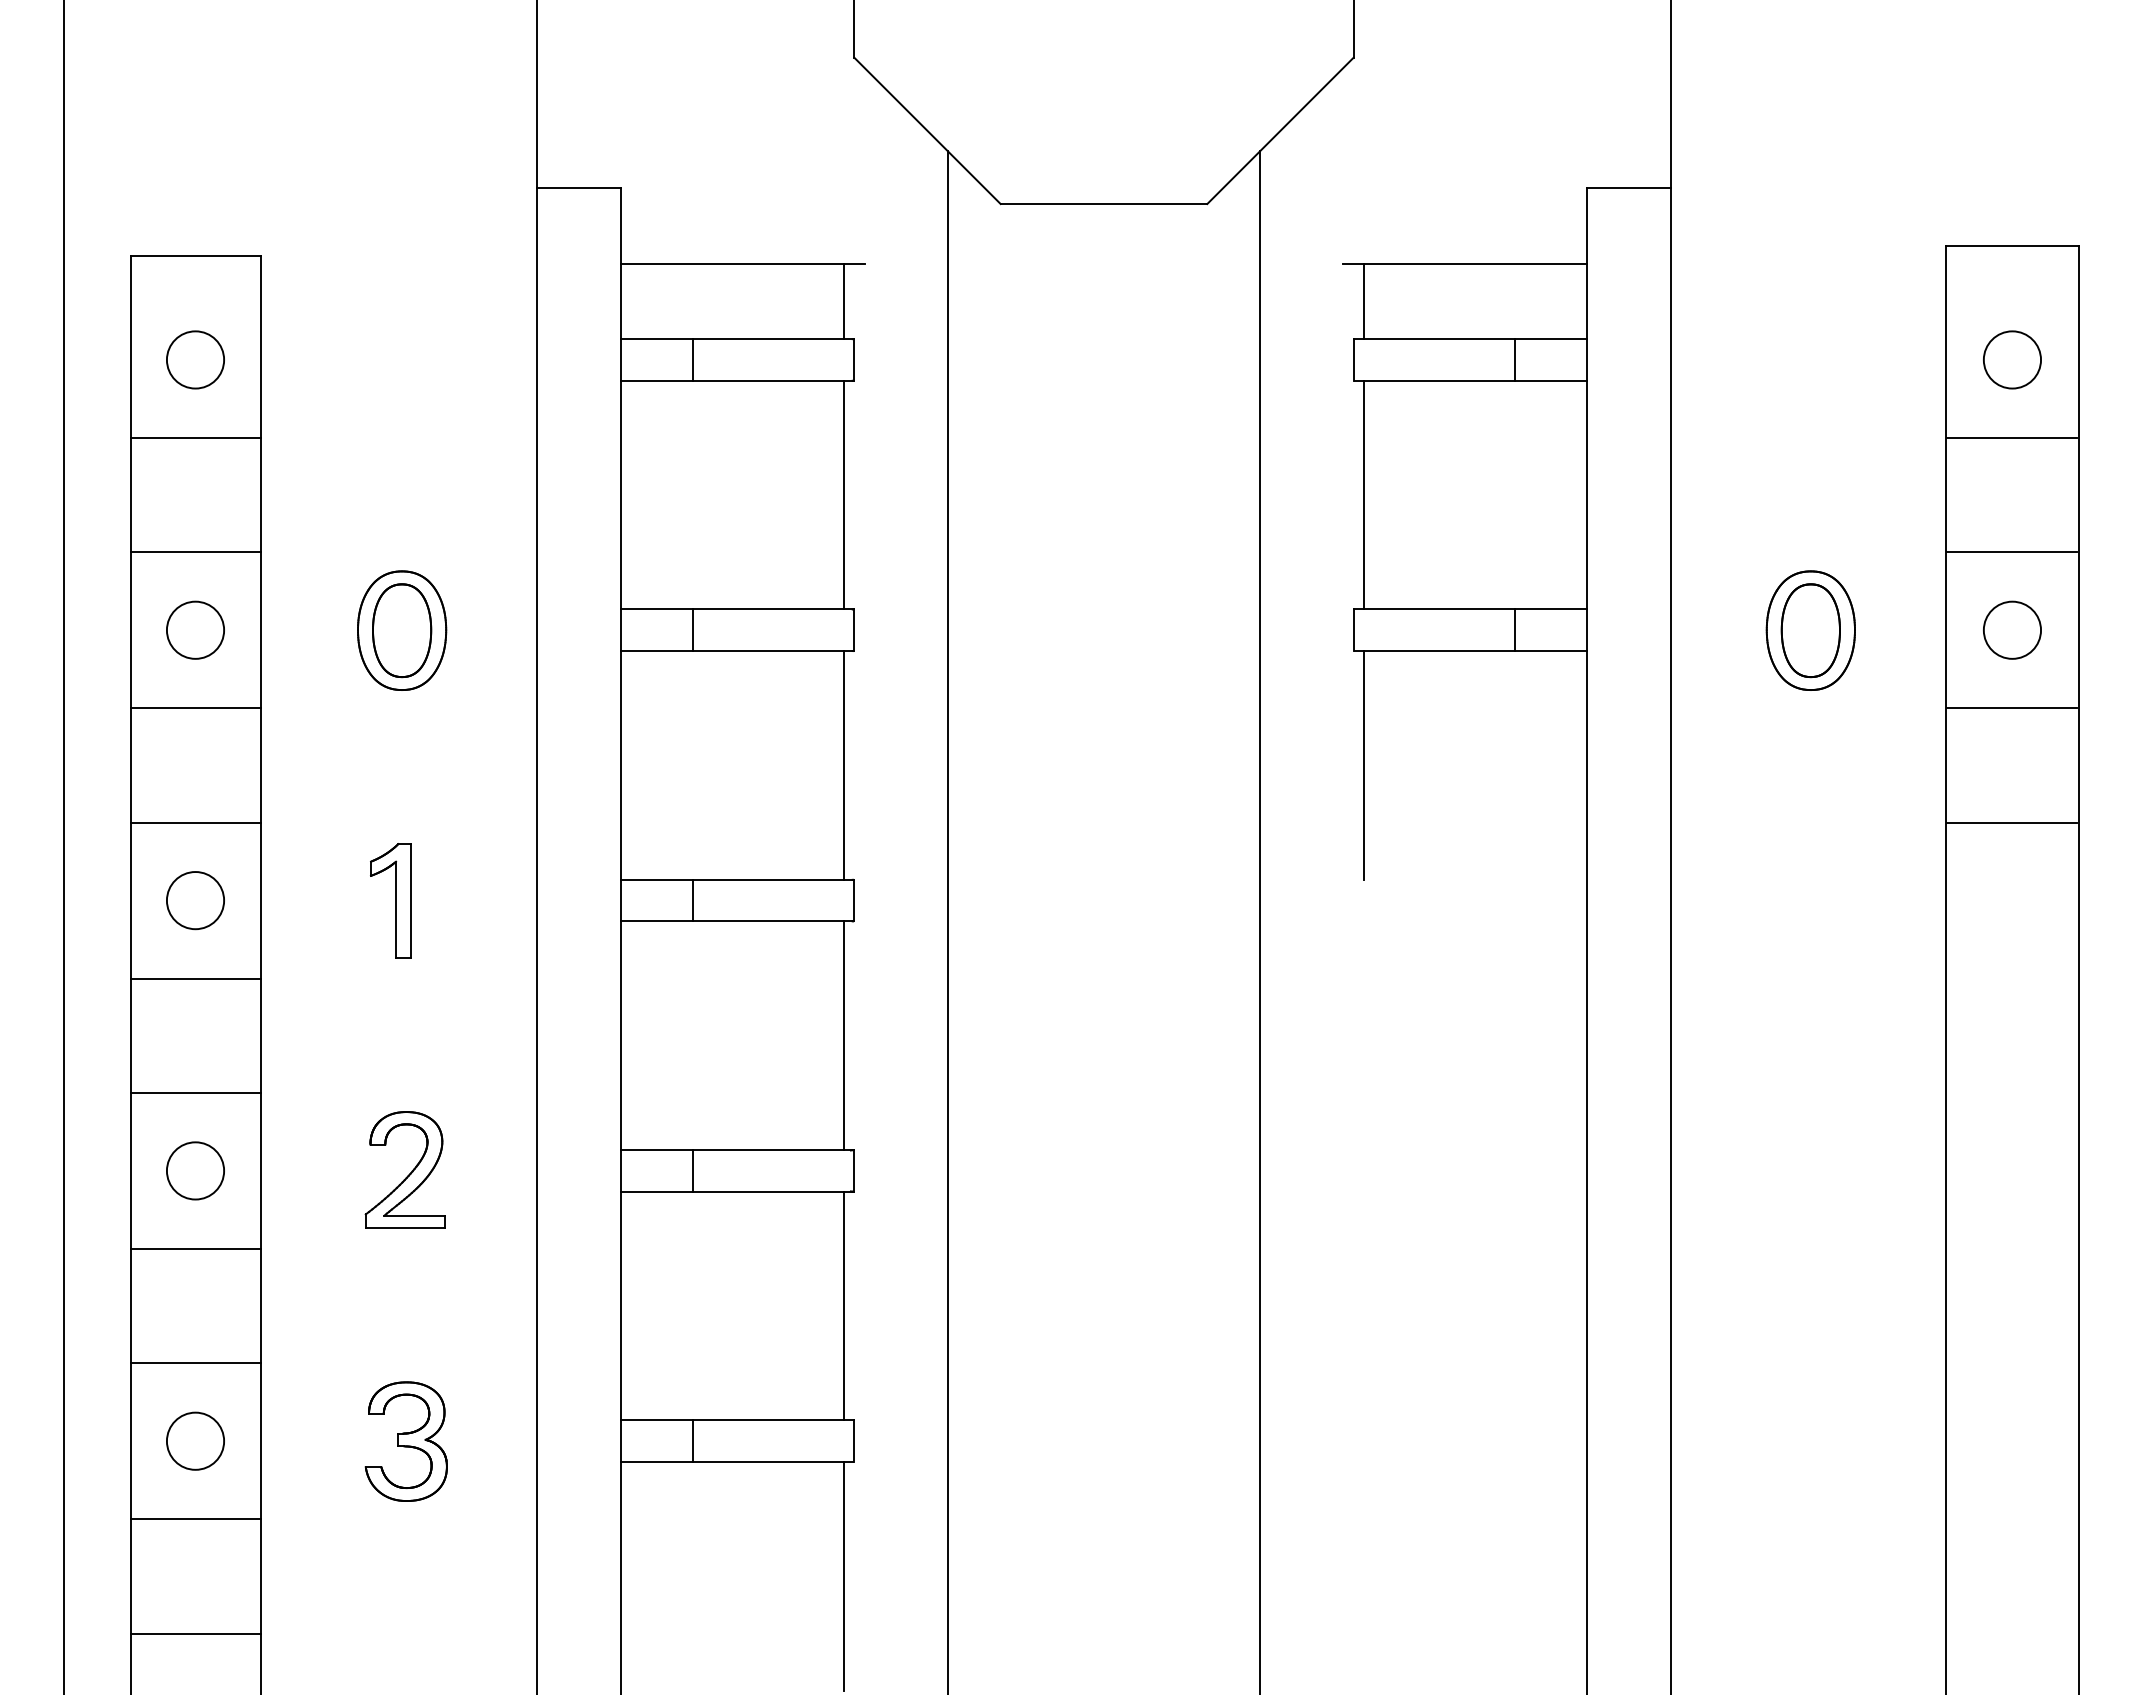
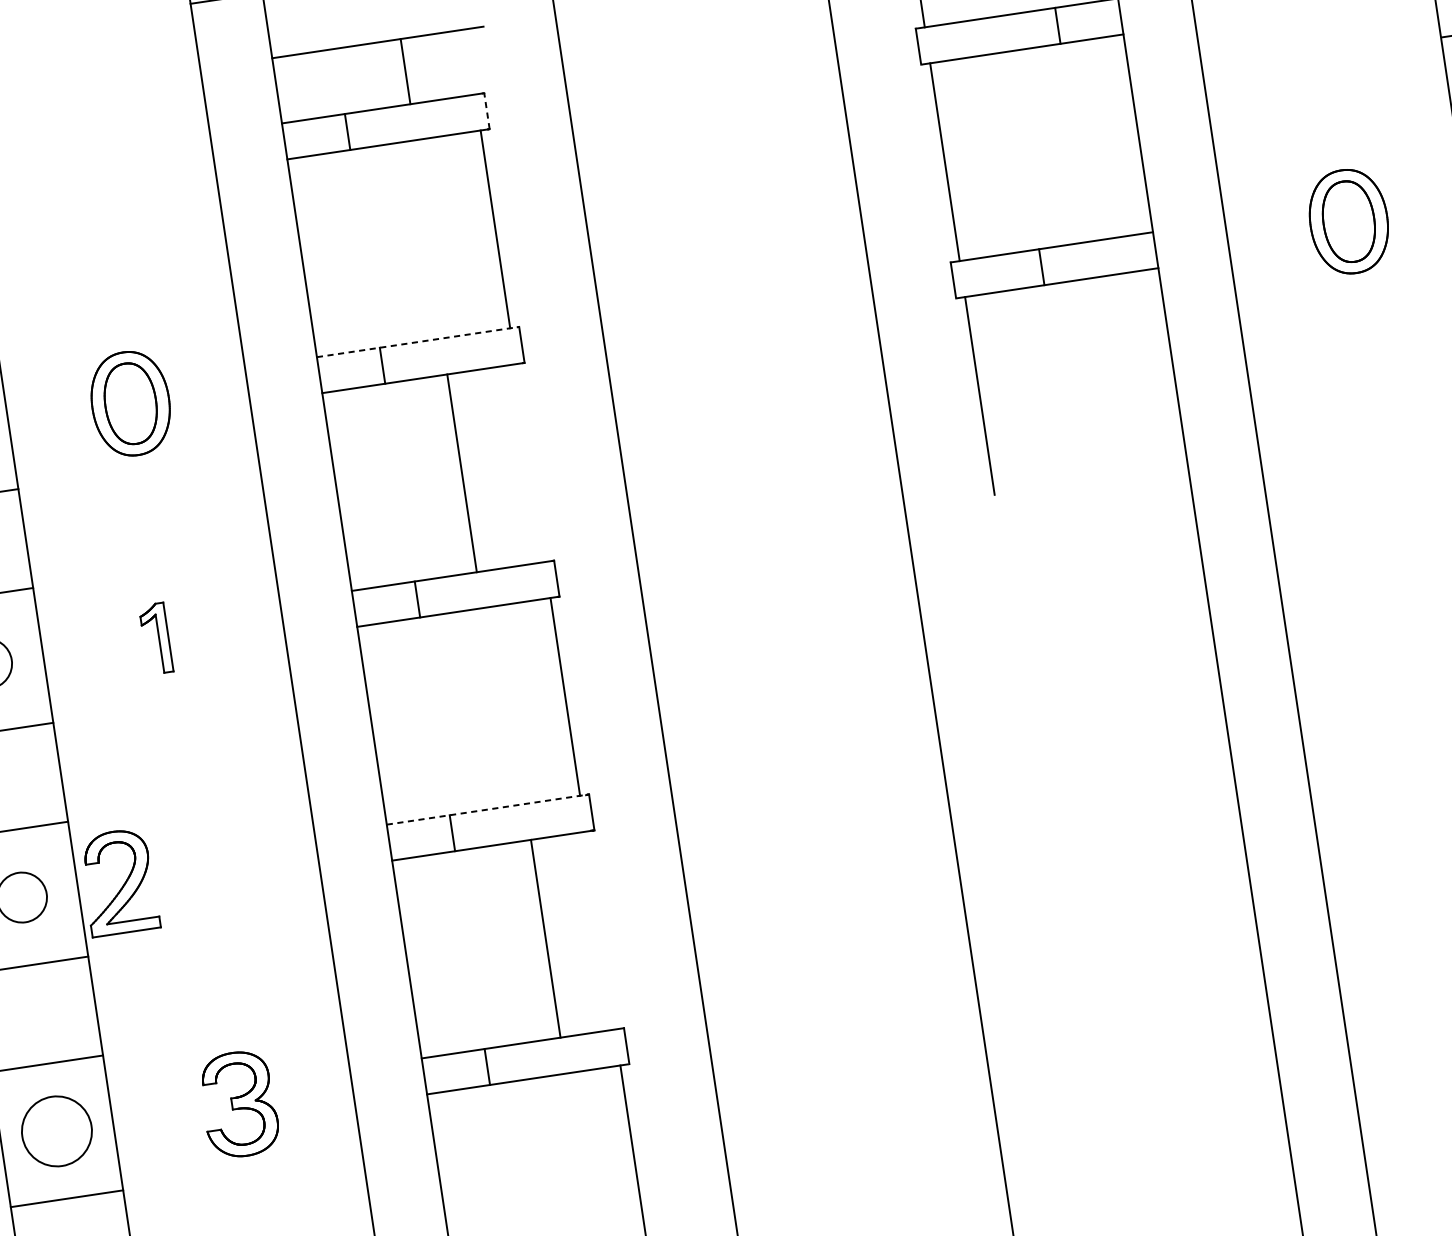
line: (844, 301) -> (405, 71), moved
line: (854, 359) -> (486, 110), solid -> dashed
line: (737, 609) -> (418, 342), solid -> dashed
line: (1514, 630) -> (1041, 267), moved
line: (844, 765) -> (462, 473), moved
part: (390, 900) -> (155, 638), size x0.7
line: (737, 1150) -> (487, 809), solid -> dashed
part: (409, 1173) -> (123, 884), moved
line: (844, 1305) -> (546, 938), moved
circle: (195, 1440) -> (56, 1130), size x1.4

